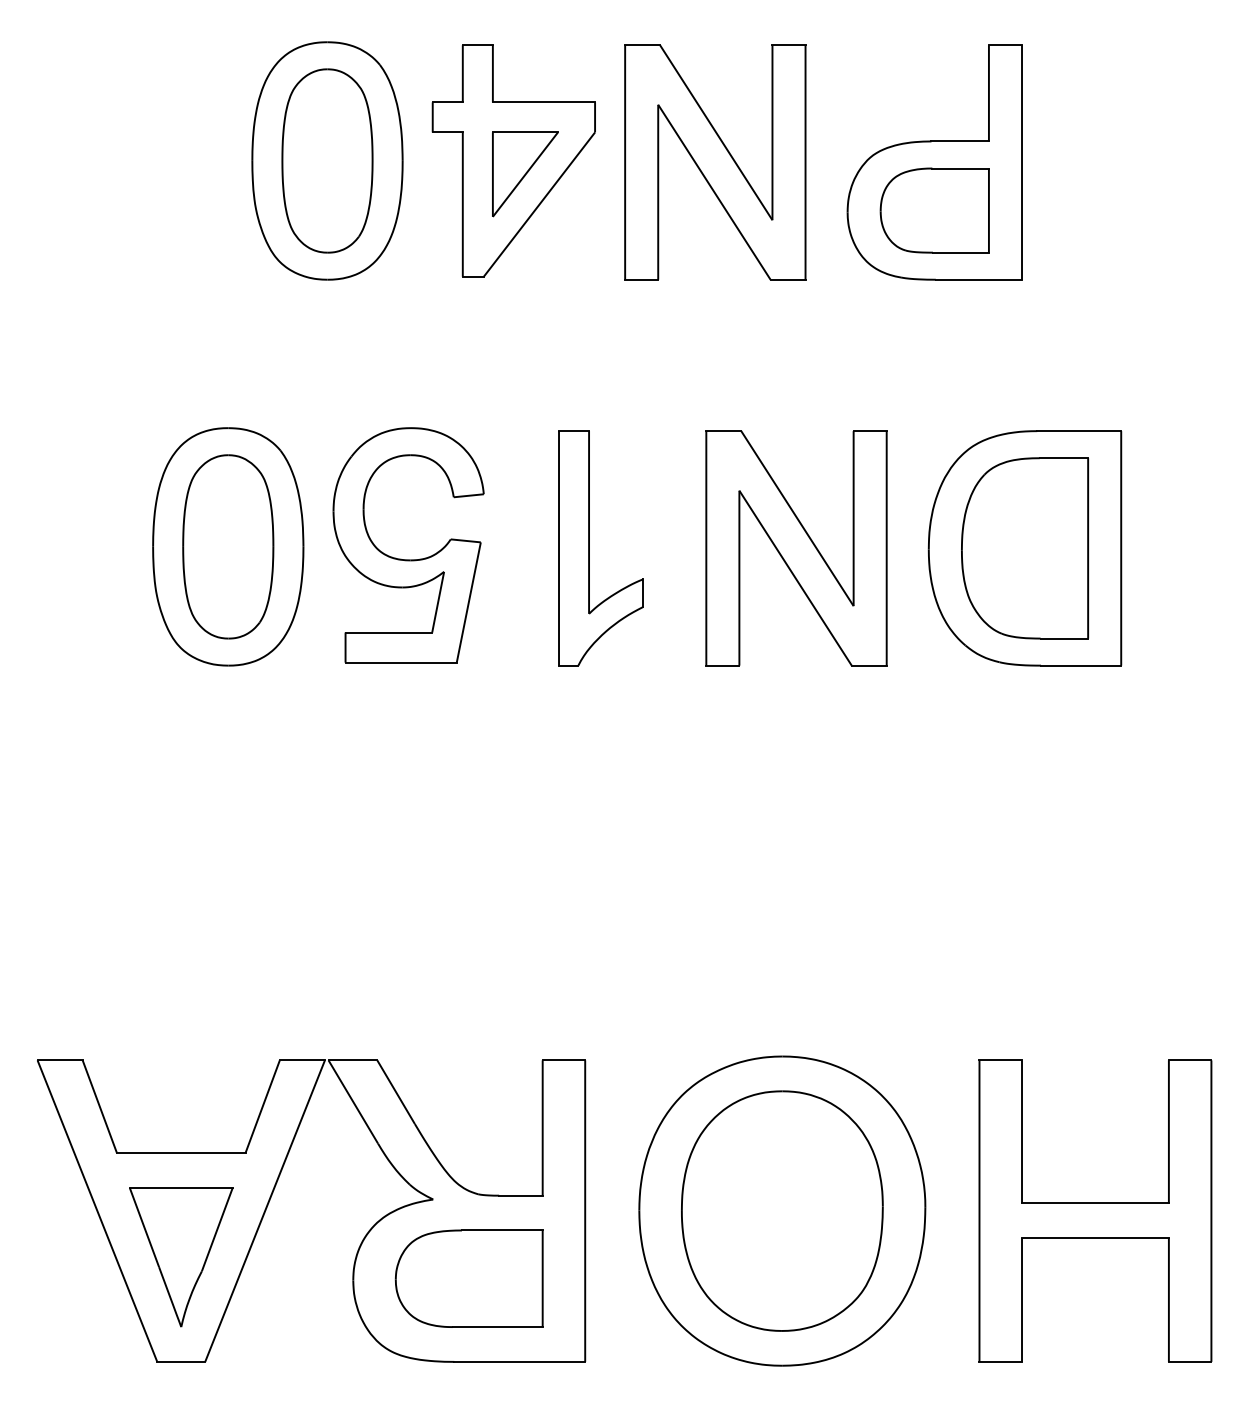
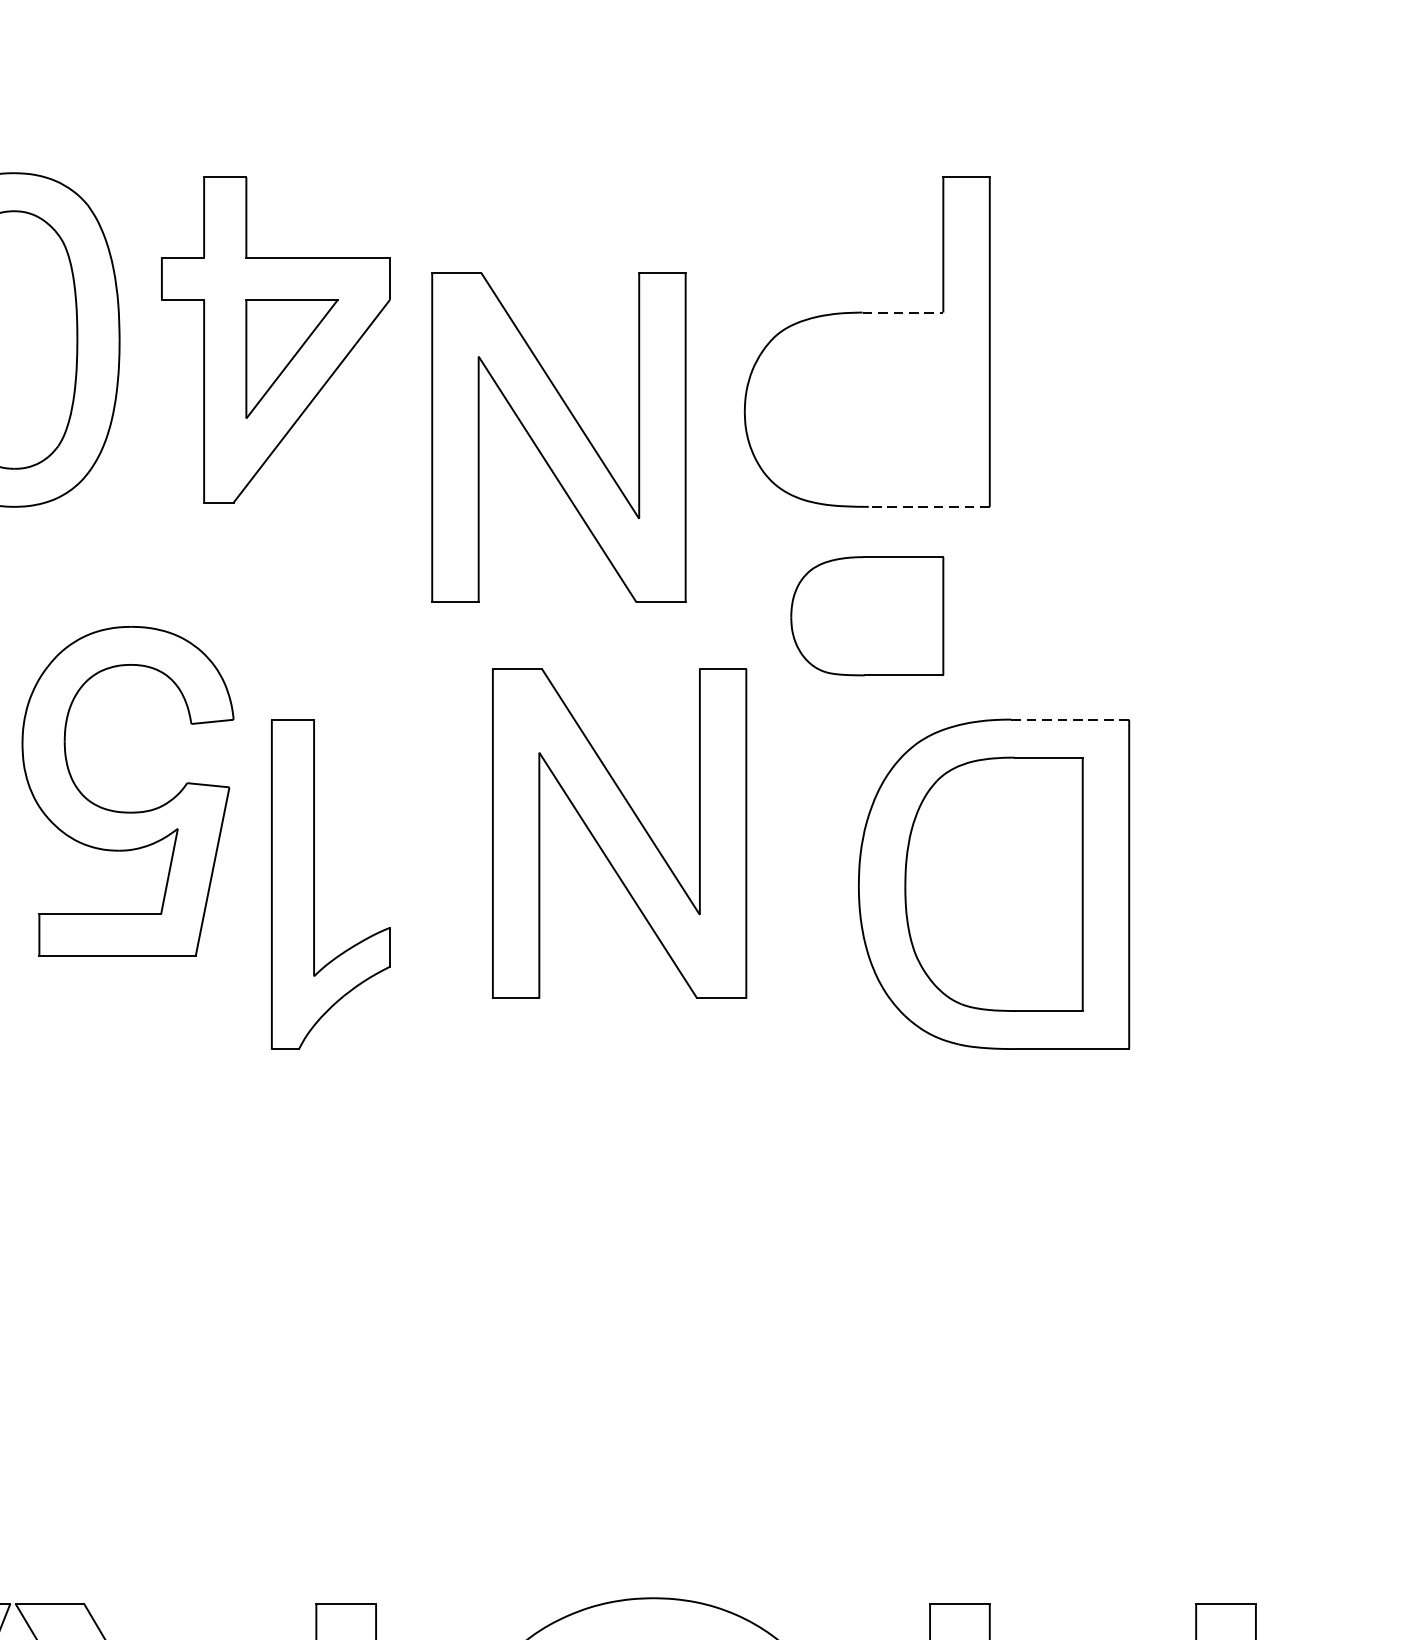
line: (960, 141) -> (903, 312), solid -> dashed
part: (715, 162) -> (559, 437), moved
part: (934, 210) -> (866, 616), moved
line: (978, 279) -> (928, 506), solid -> dashed
line: (1079, 431) -> (1070, 720), solid -> dashed
part: (589, 548) -> (314, 884), moved
part: (796, 548) -> (619, 833), moved
part: (408, 559) -> (127, 811), moved

